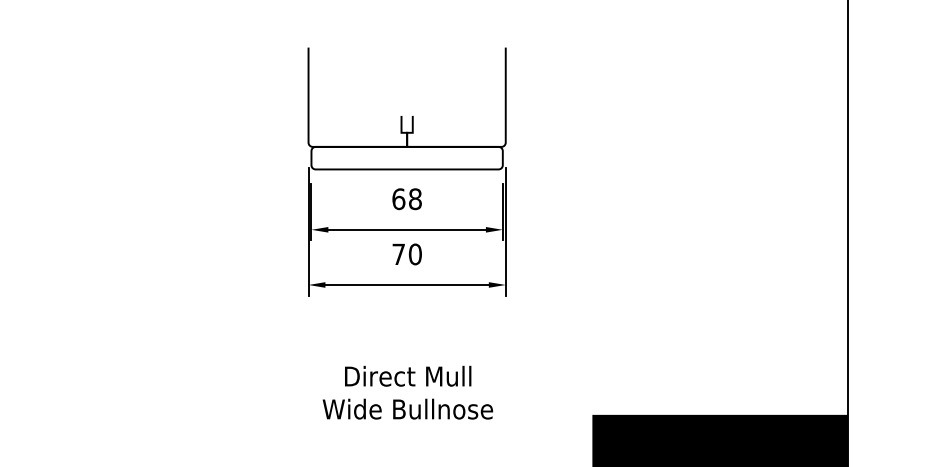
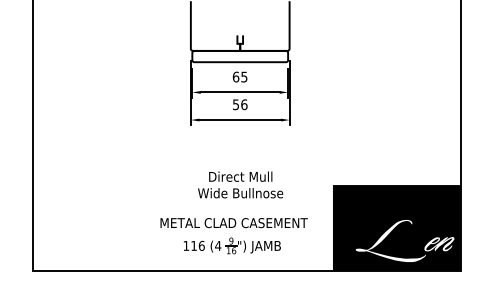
text: (415, 198) -> (244, 76), 68 -> 65
text: (407, 253) -> (240, 104), 70 -> 56
text: (407, 391) -> (240, 184), moved

